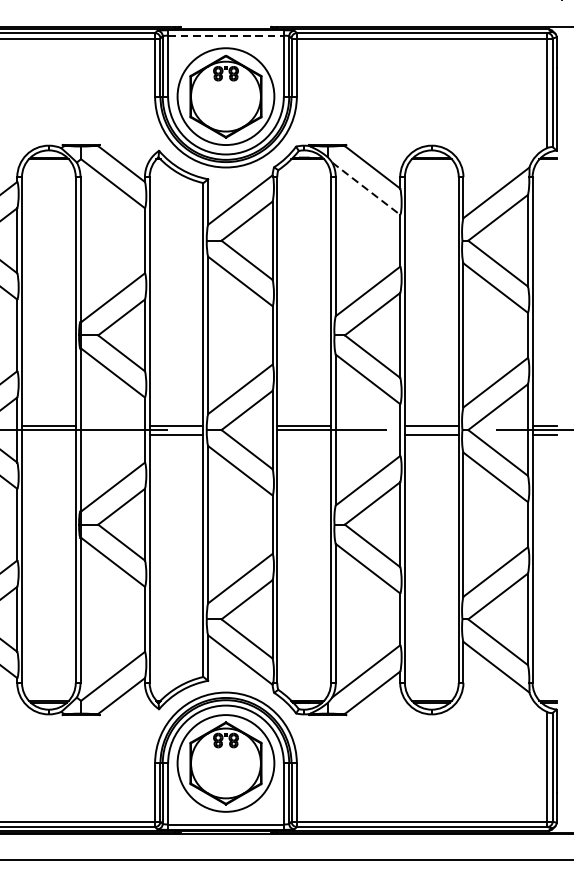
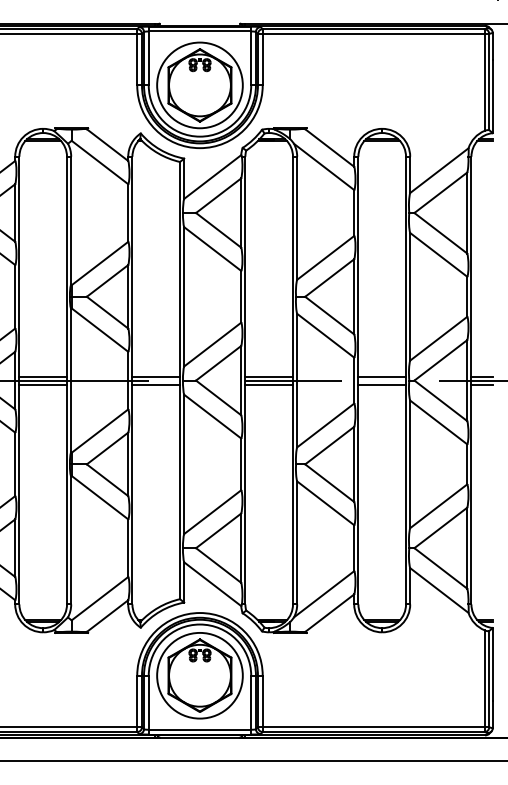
line: (226, 35) -> (200, 31), dashed -> solid
line: (366, 188) -> (324, 166), dashed -> solid
line: (49, 434) -> (43, 384), added
line: (304, 434) -> (269, 384), added

